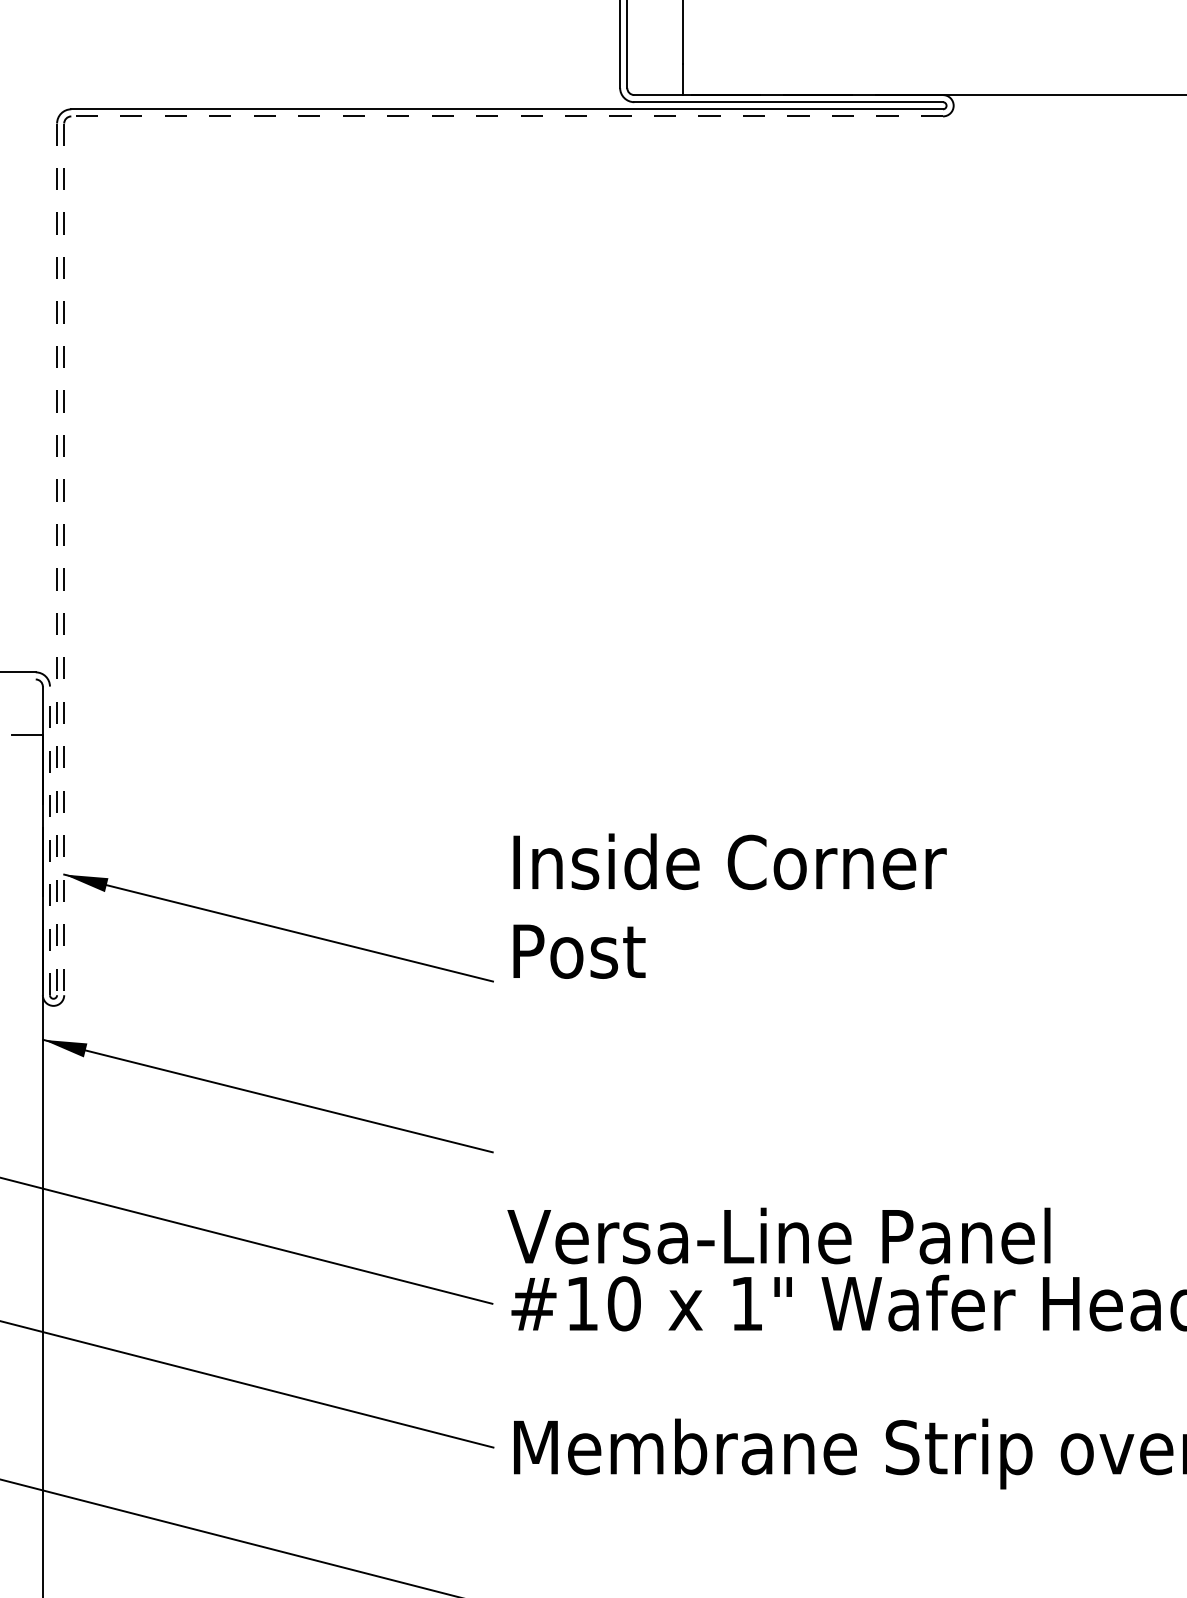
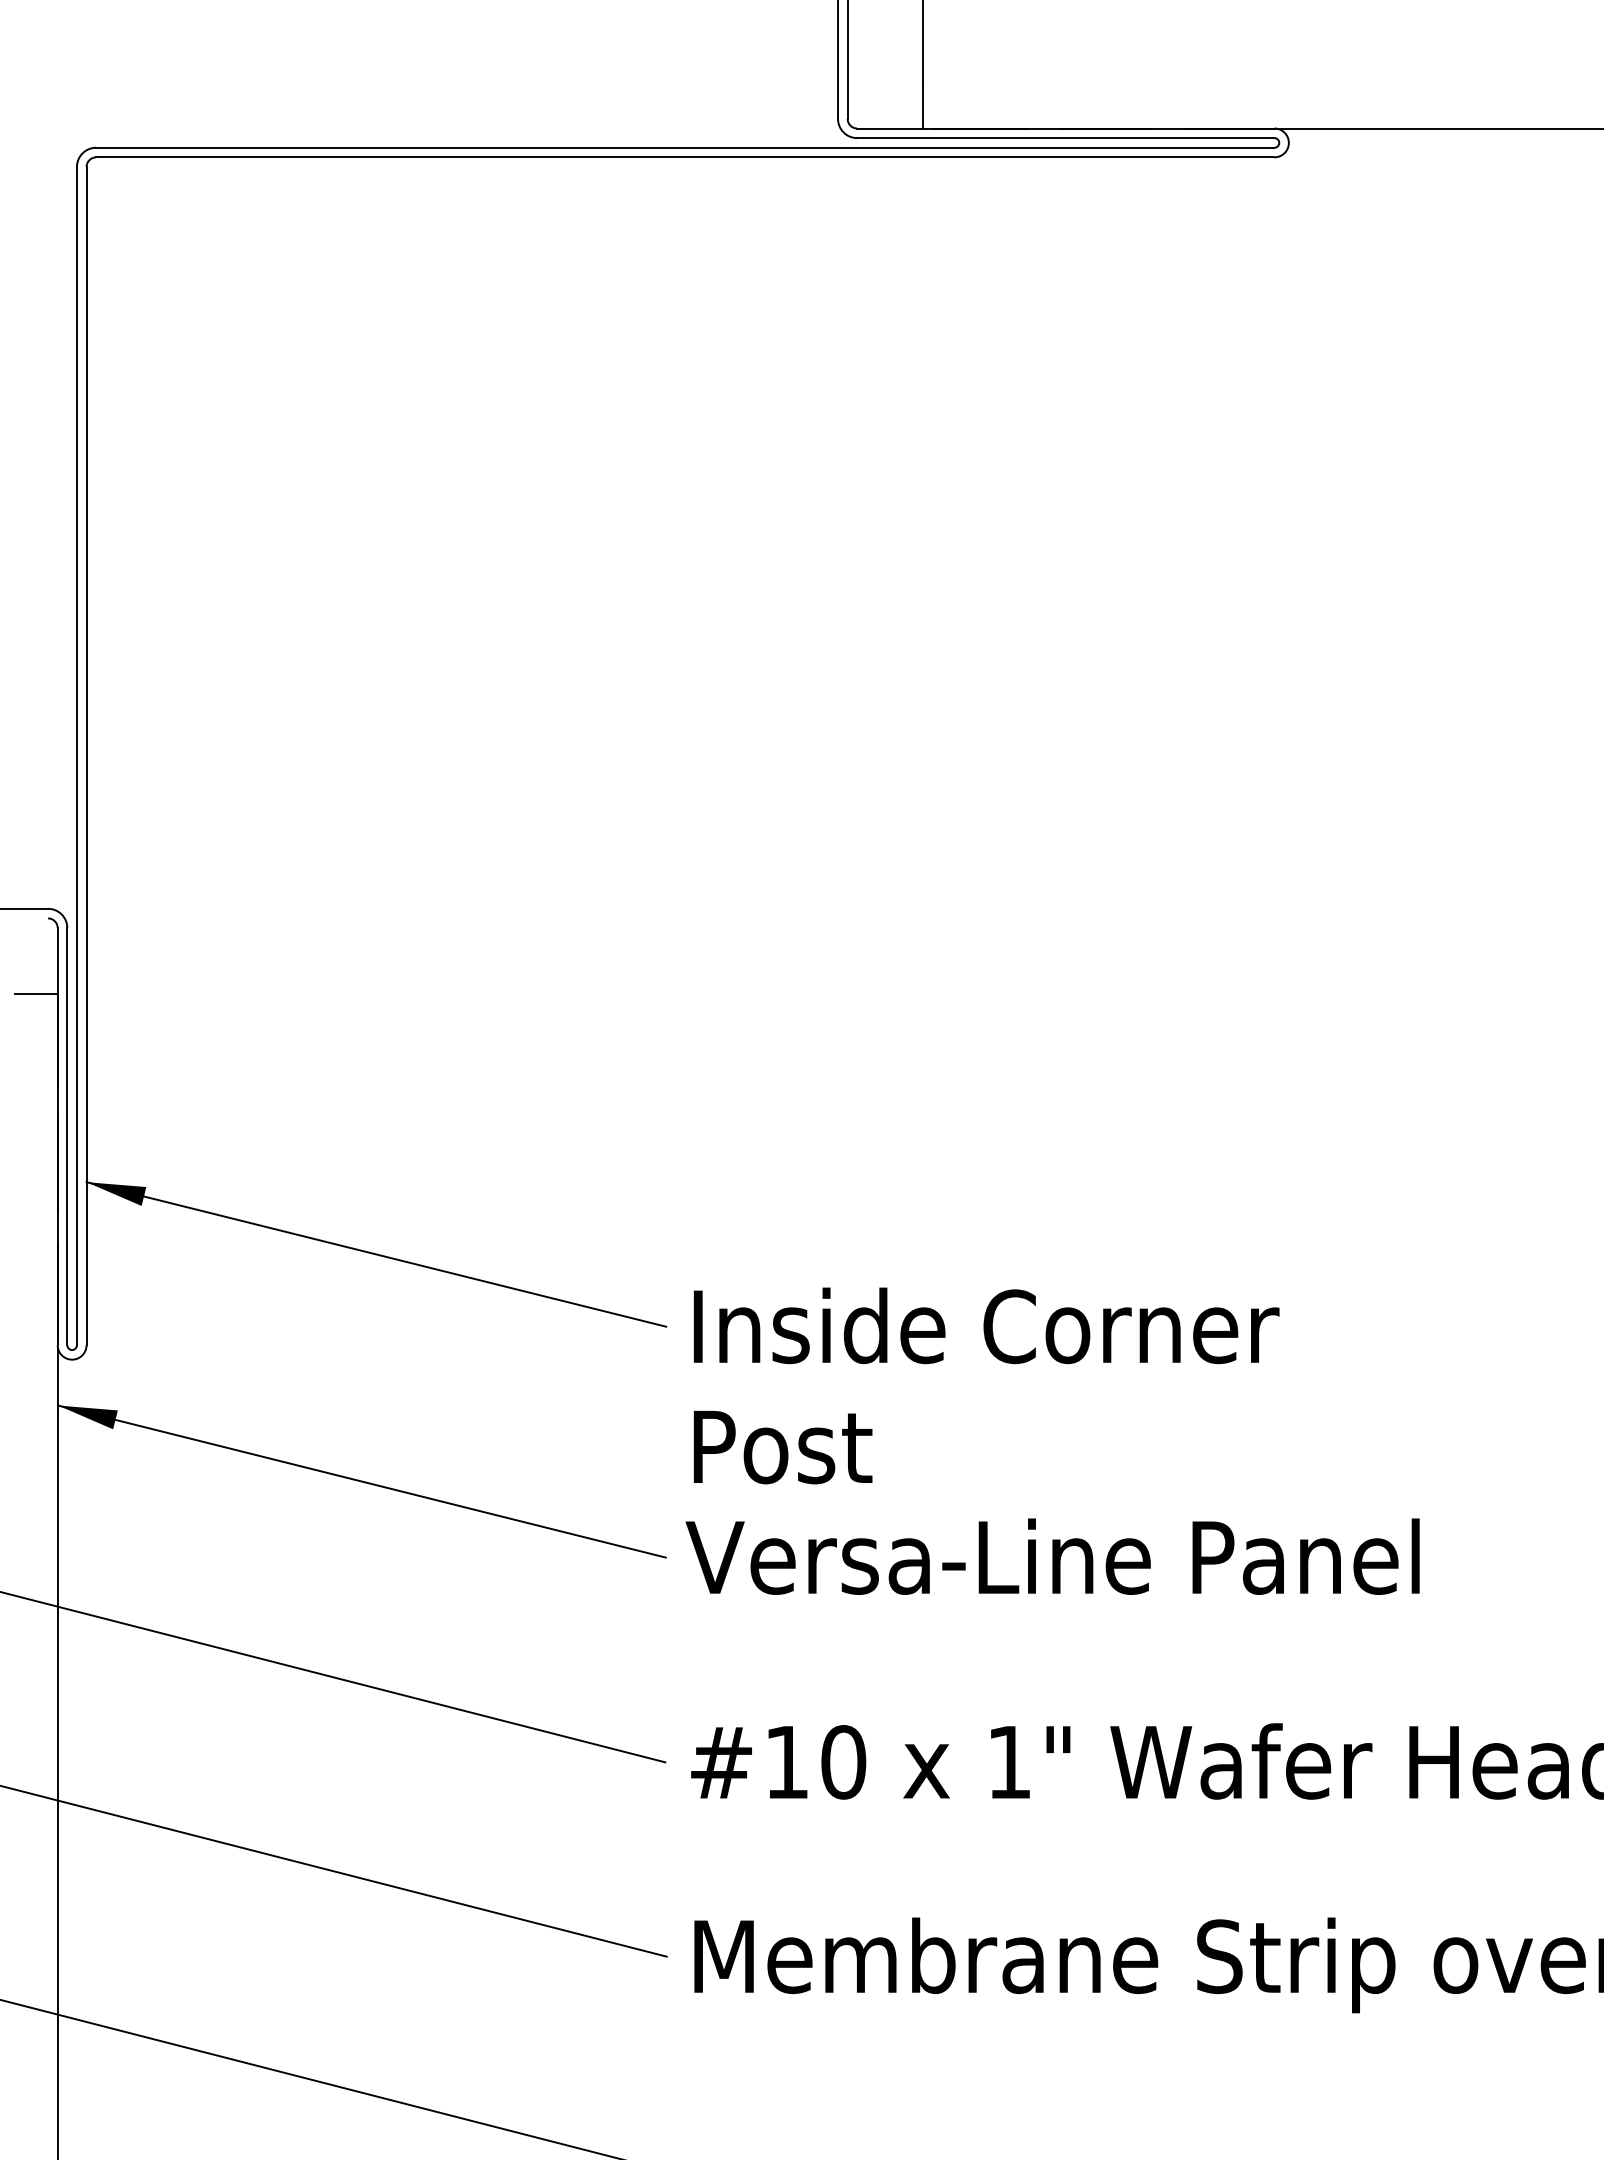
line: (506, 116) -> (684, 157), dashed -> solid
line: (56, 559) -> (76, 756), dashed -> solid
line: (64, 559) -> (86, 756), dashed -> solid
line: (50, 840) -> (67, 1136), dashed -> solid
text: (729, 905) -> (986, 1385), moved
text: (778, 1235) -> (1052, 1556), moved

